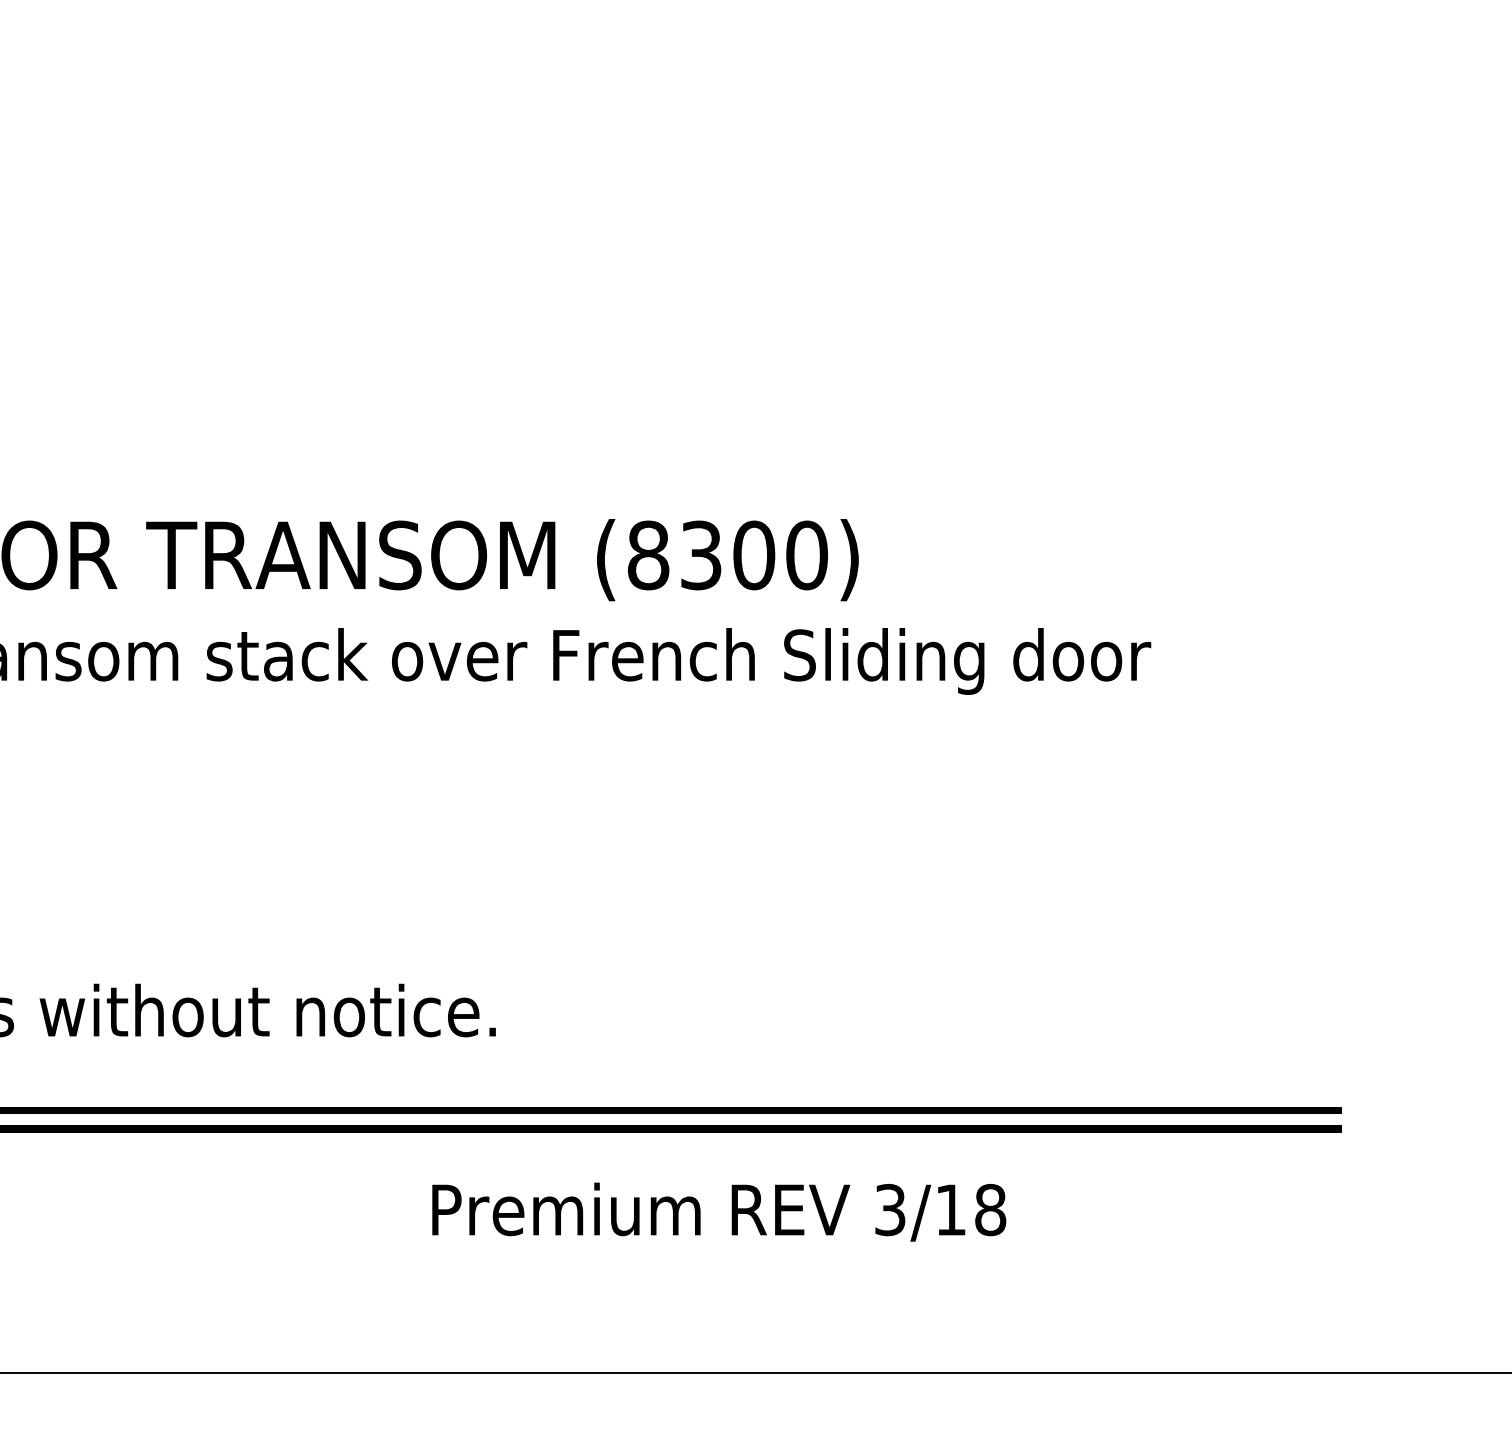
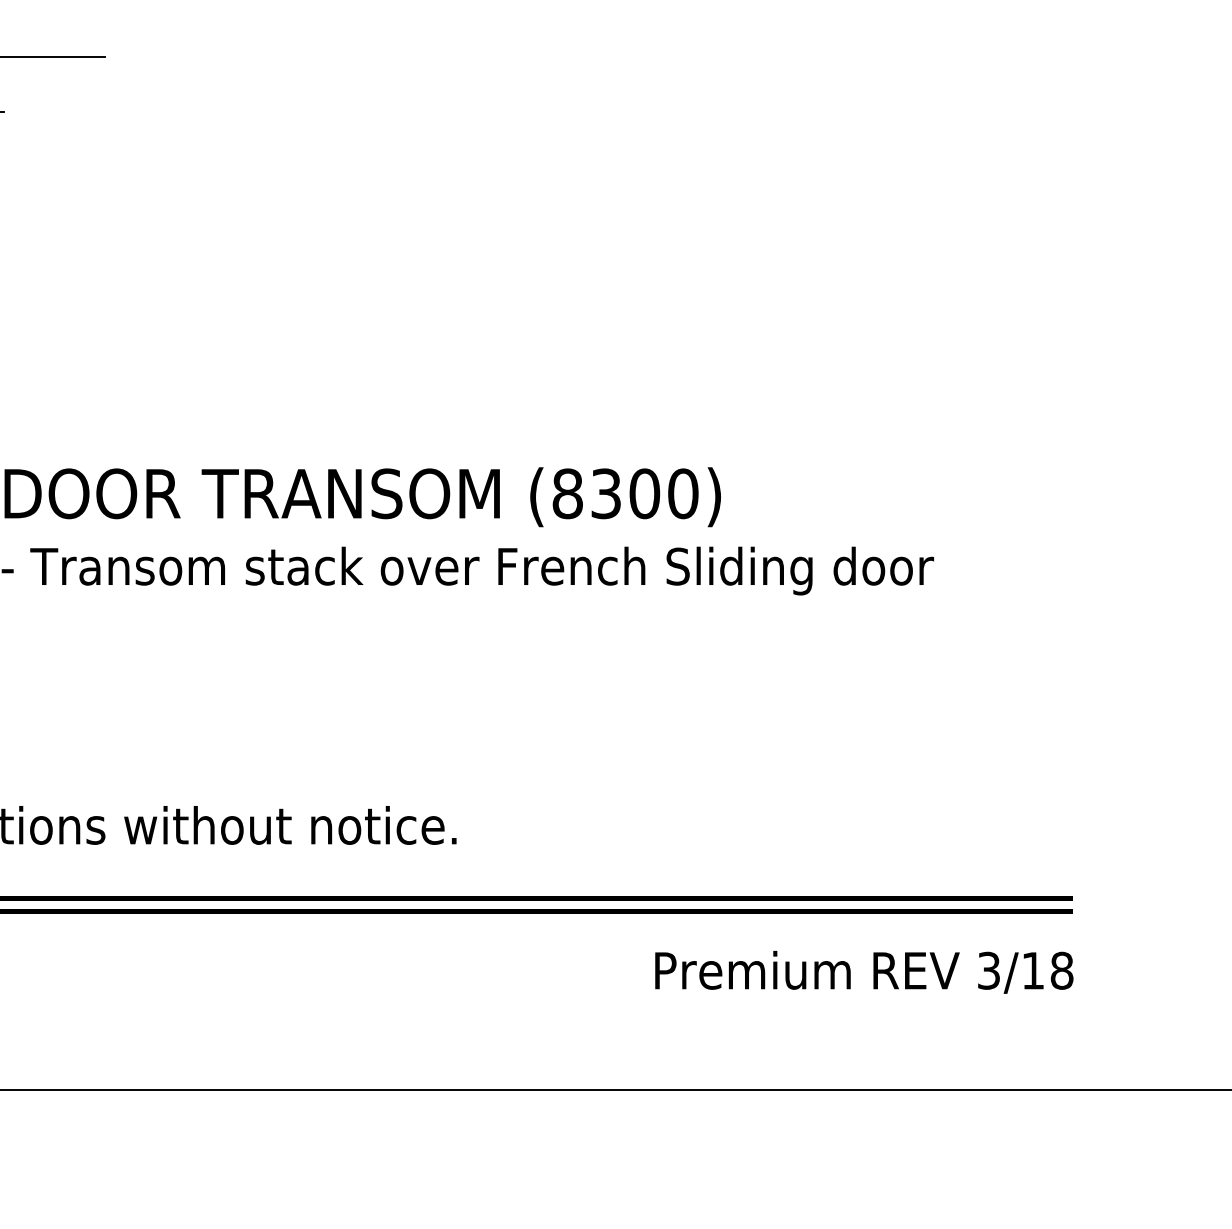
text: (719, 1210) -> (864, 971), moved

